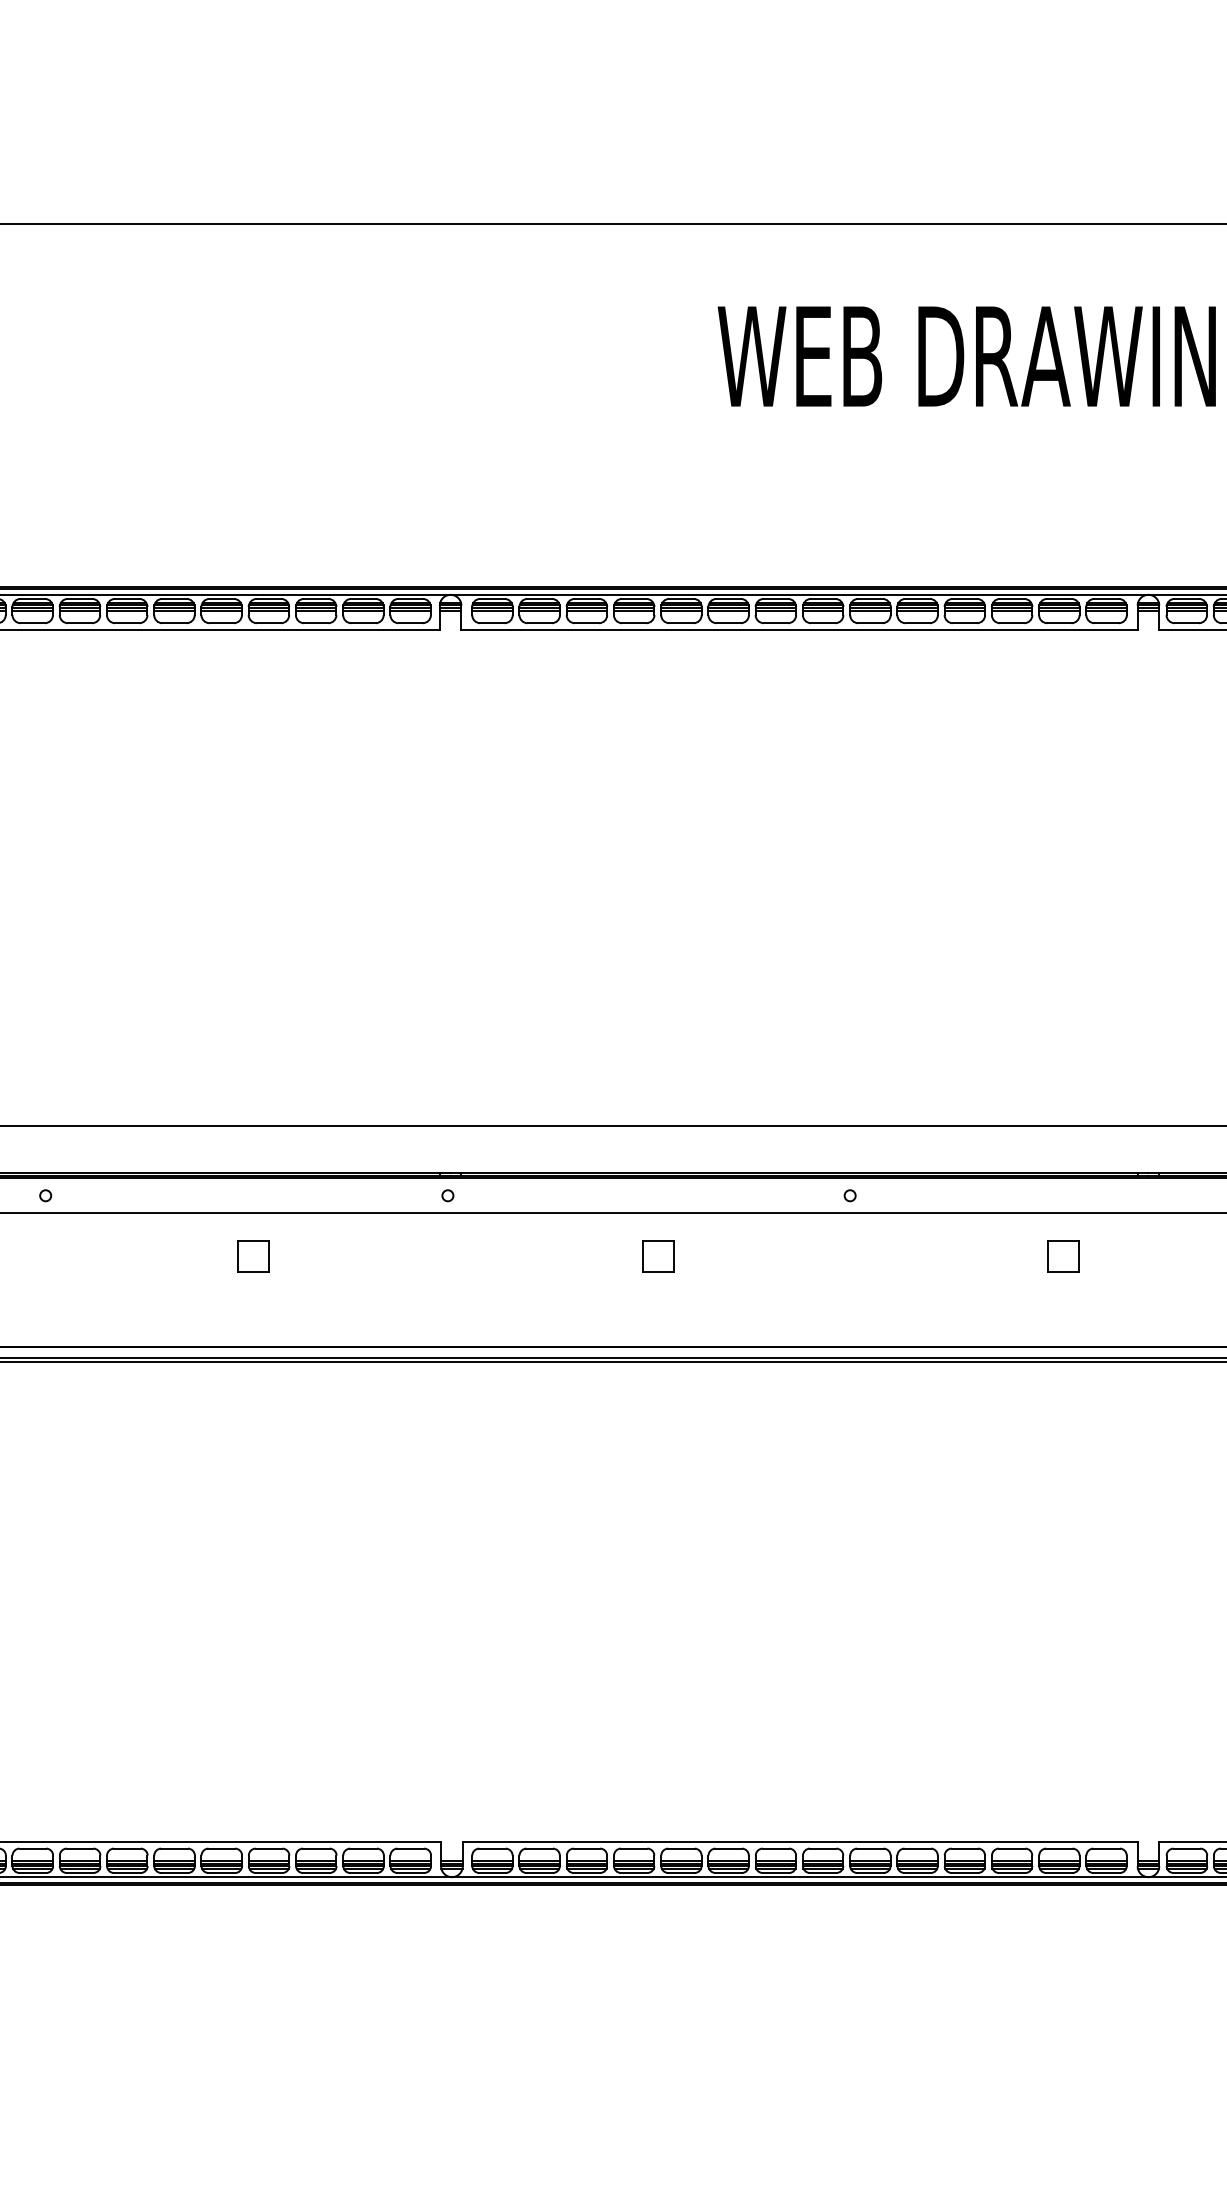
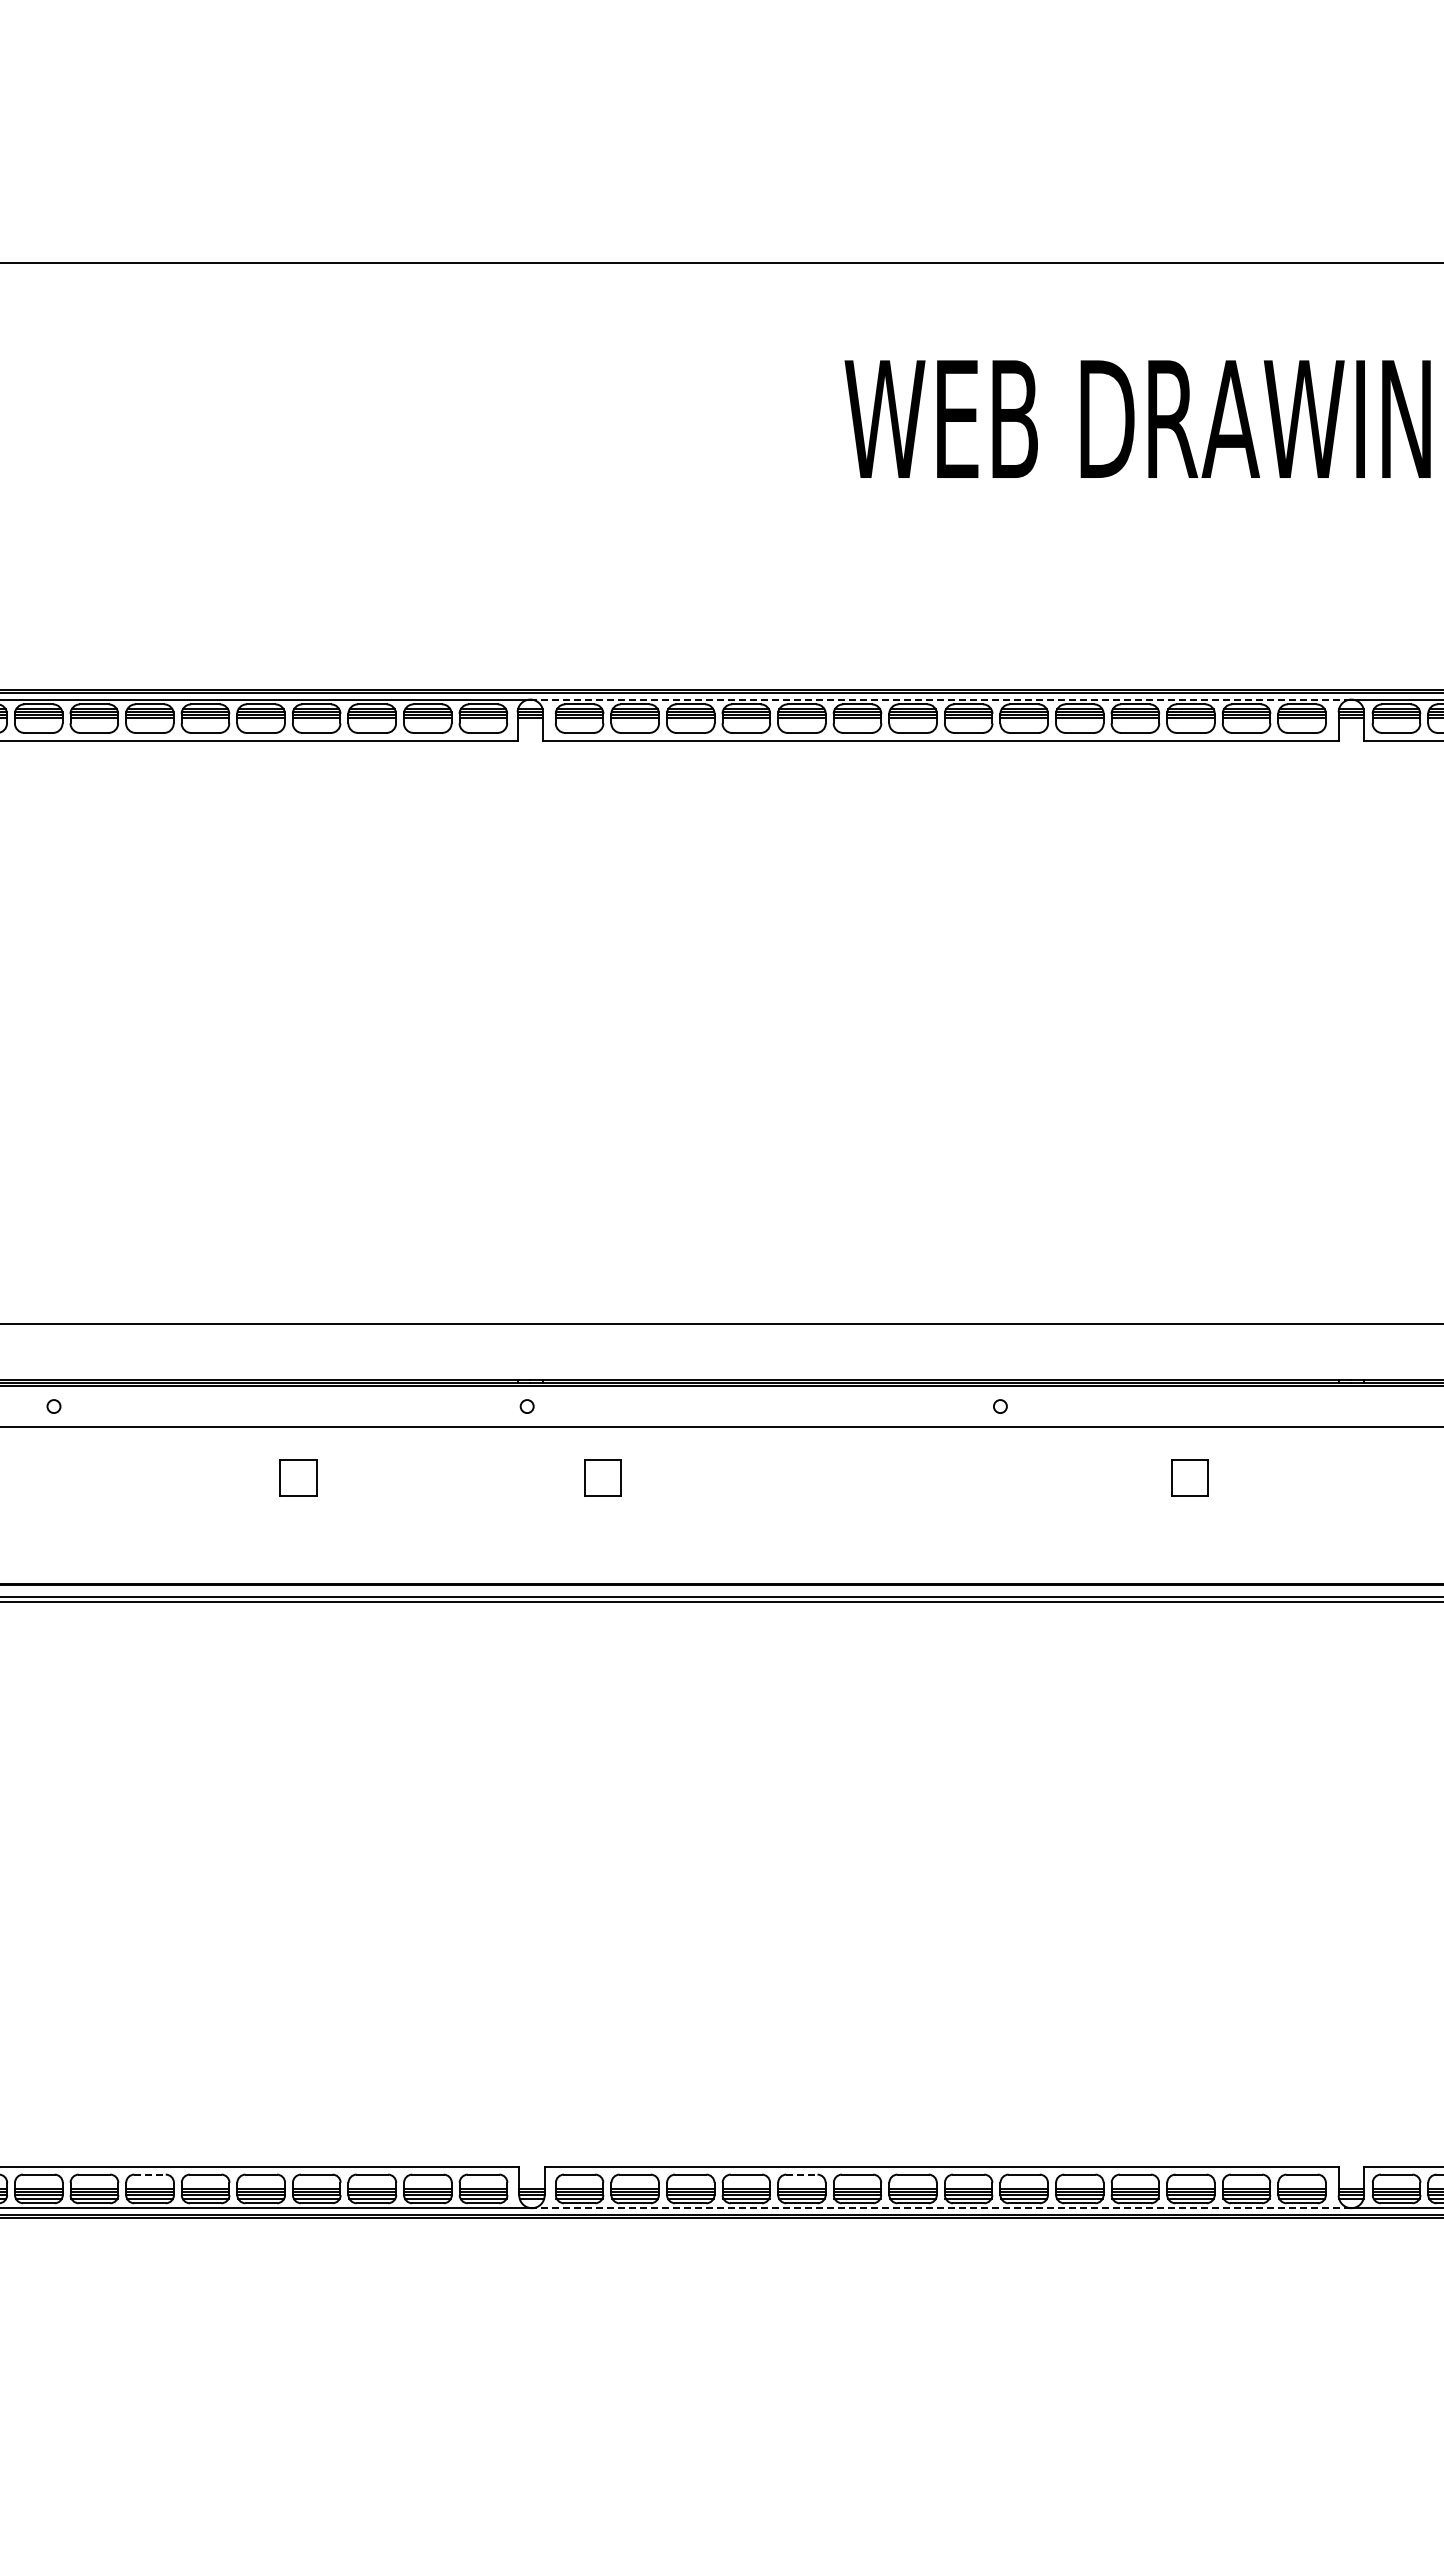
line: (800, 594) -> (941, 699), solid -> dashed
part: (658, 1256) -> (602, 1477), moved
part: (1062, 1256) -> (1189, 1477), moved
line: (127, 1848) -> (150, 2174), solid -> dashed
line: (681, 1848) -> (801, 2174), solid -> dashed
line: (800, 1877) -> (941, 2208), solid -> dashed

